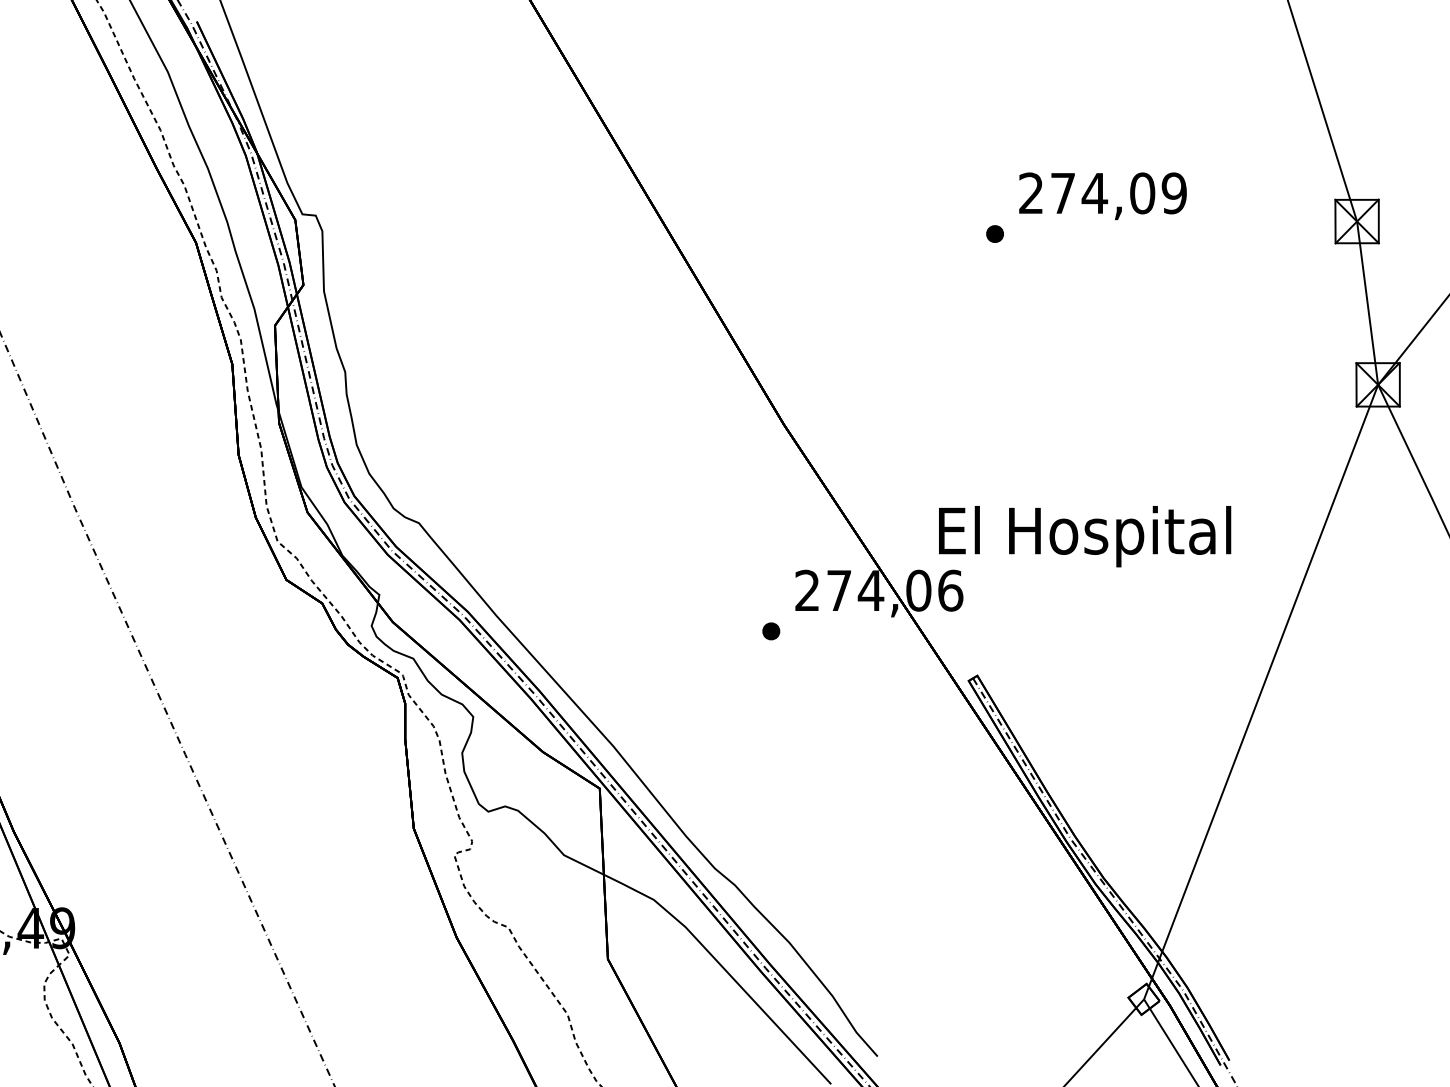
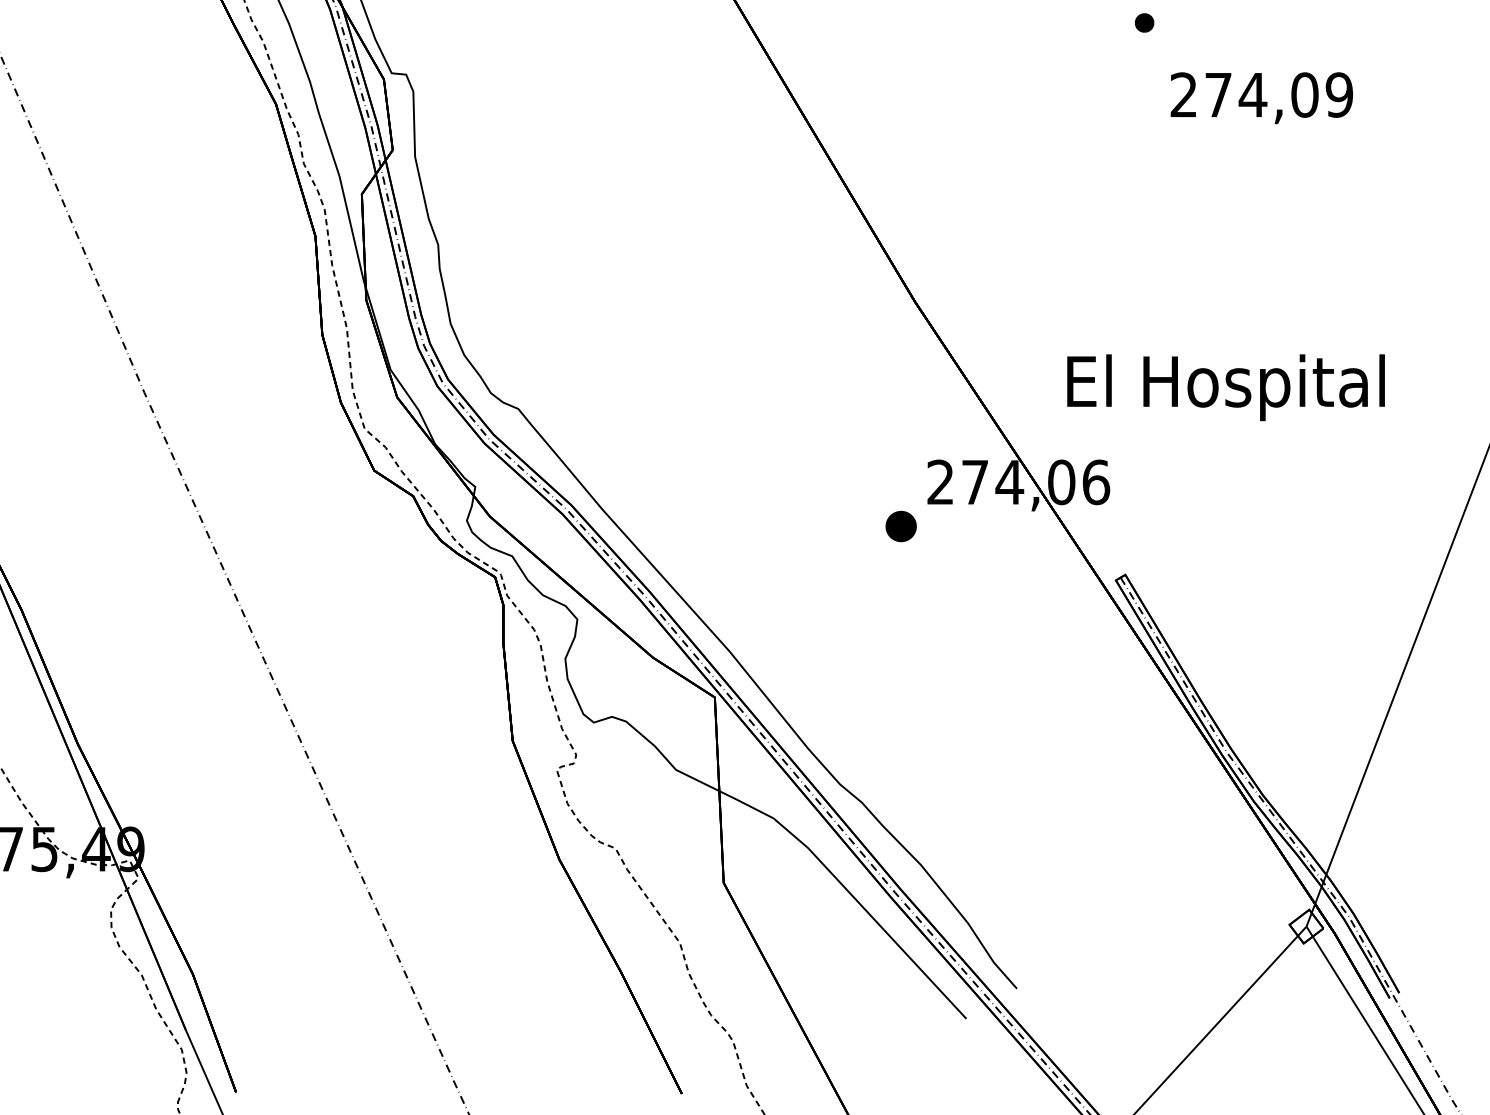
text: (1102, 196) -> (1261, 98), moved
part: (994, 233) -> (1143, 22), moved
text: (1085, 536) -> (1226, 387), moved
part: (771, 631) -> (901, 526), size x1.6

